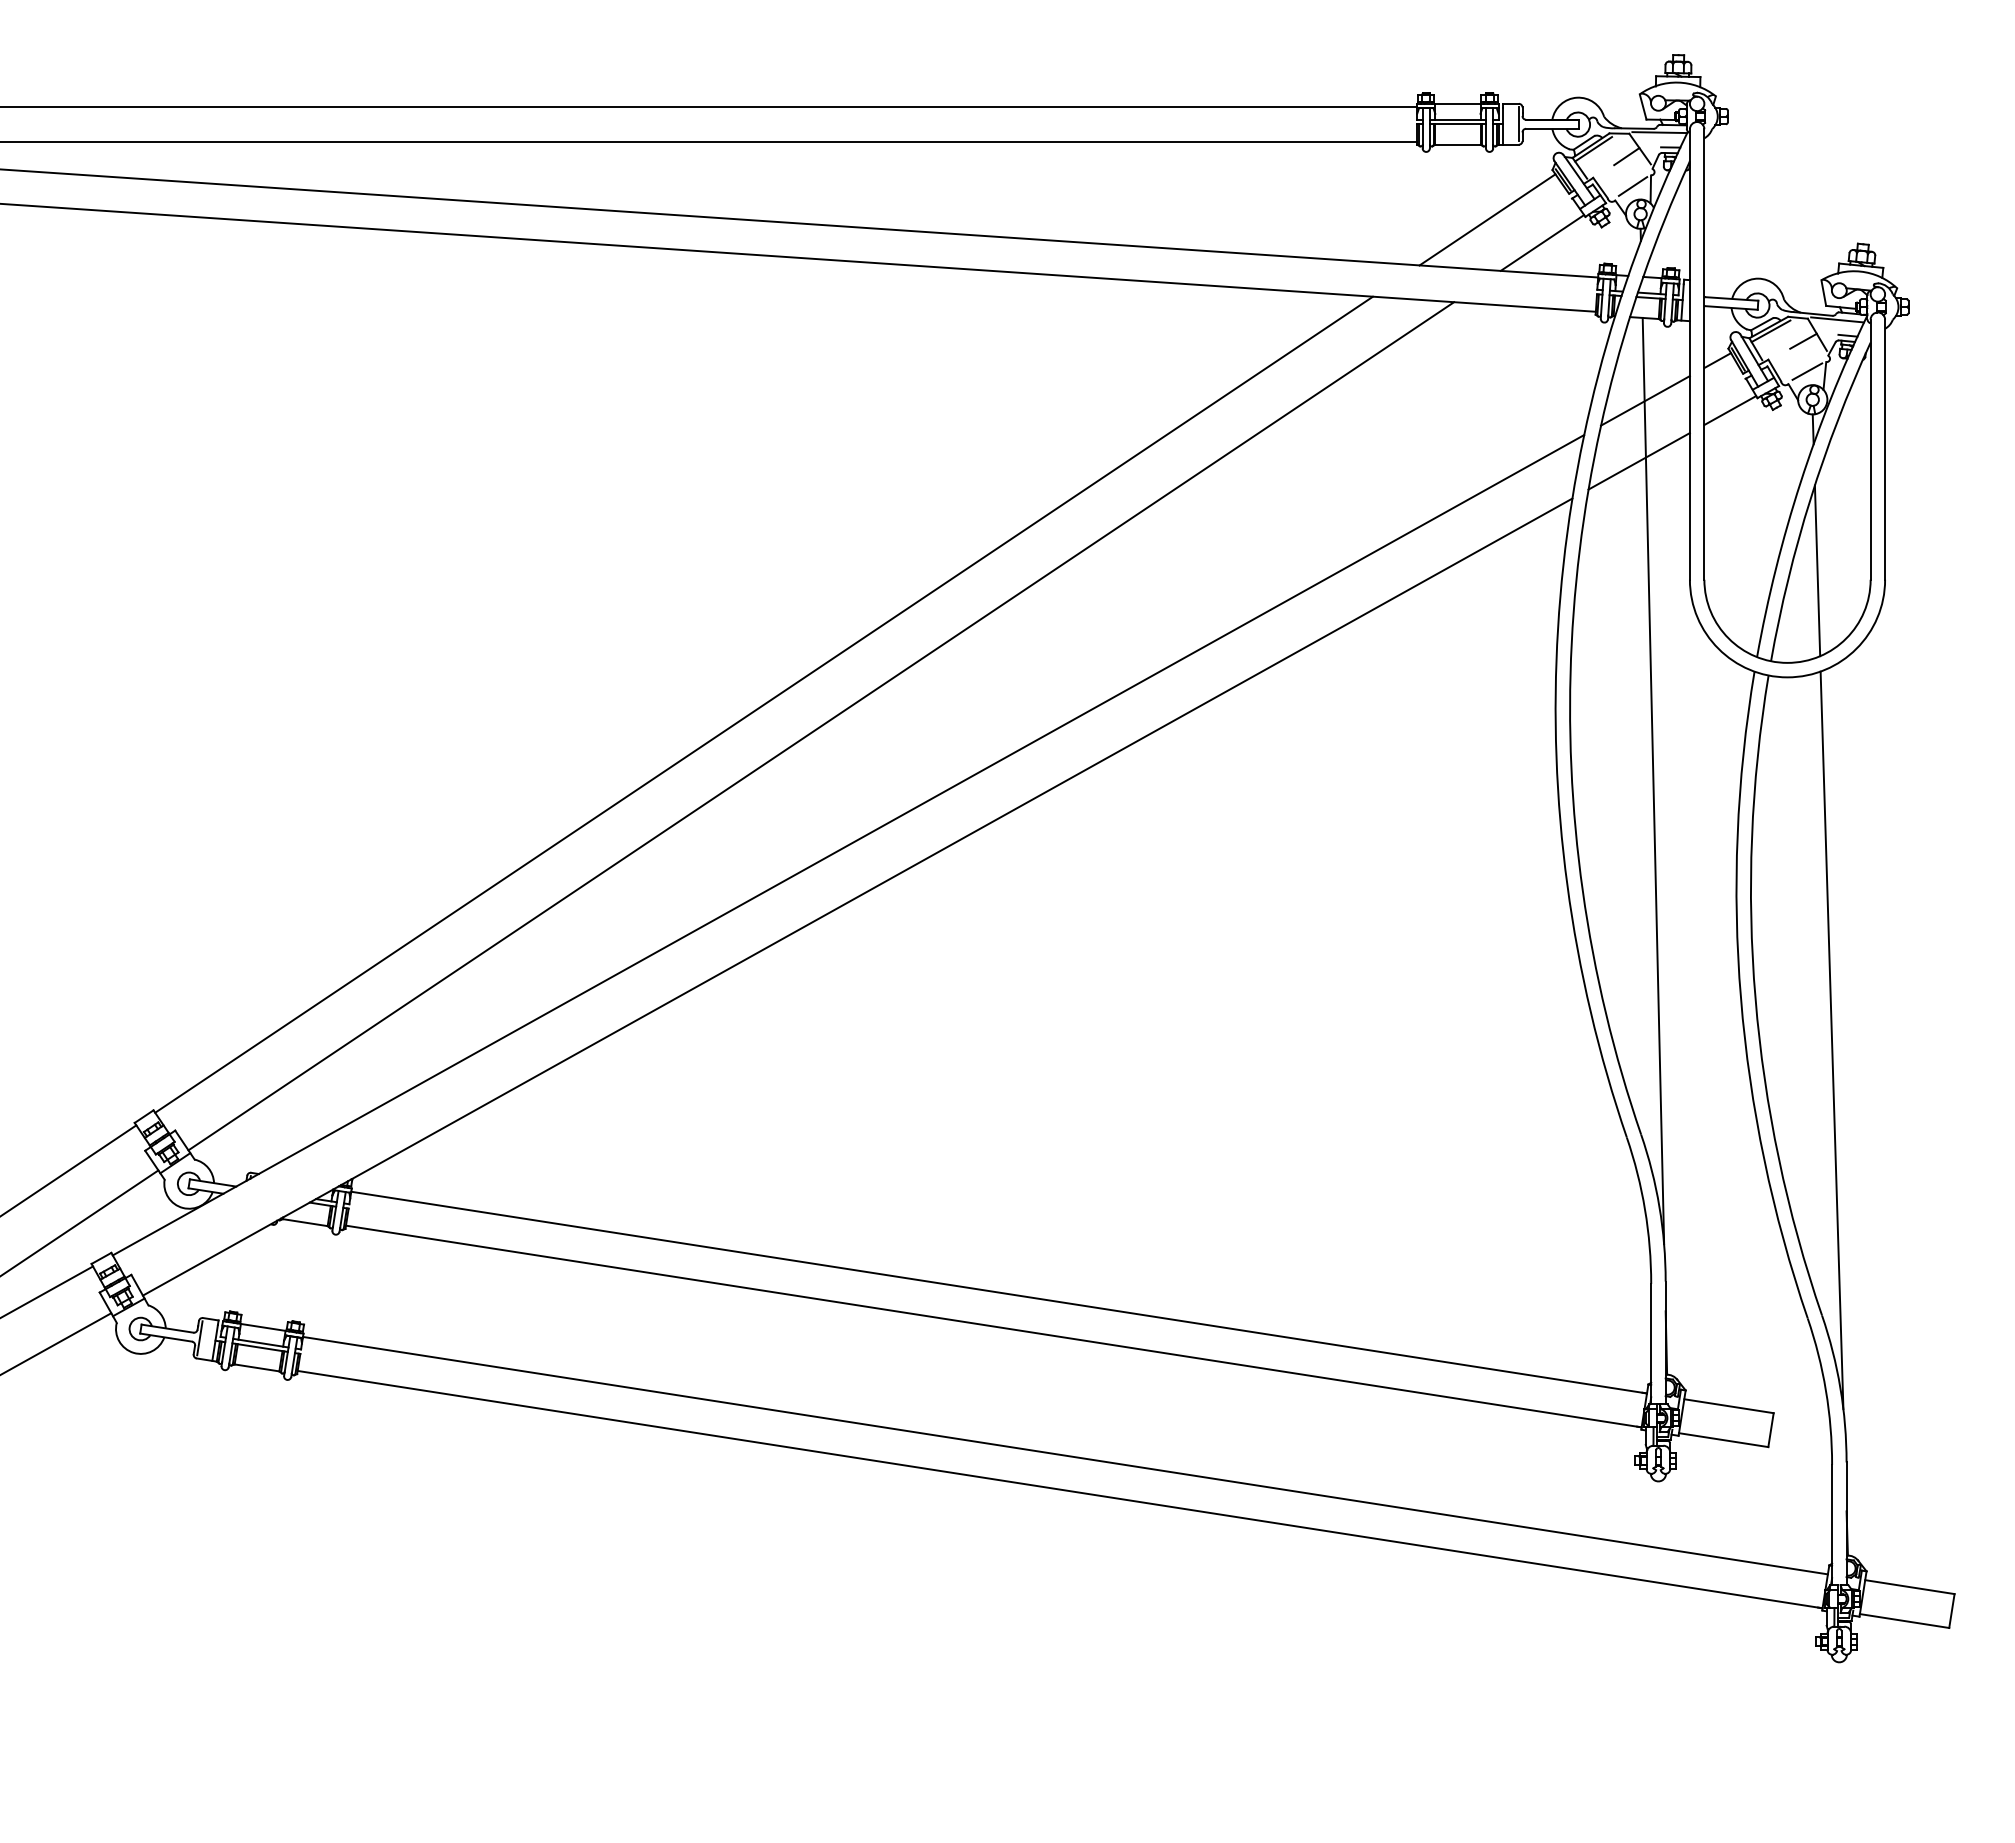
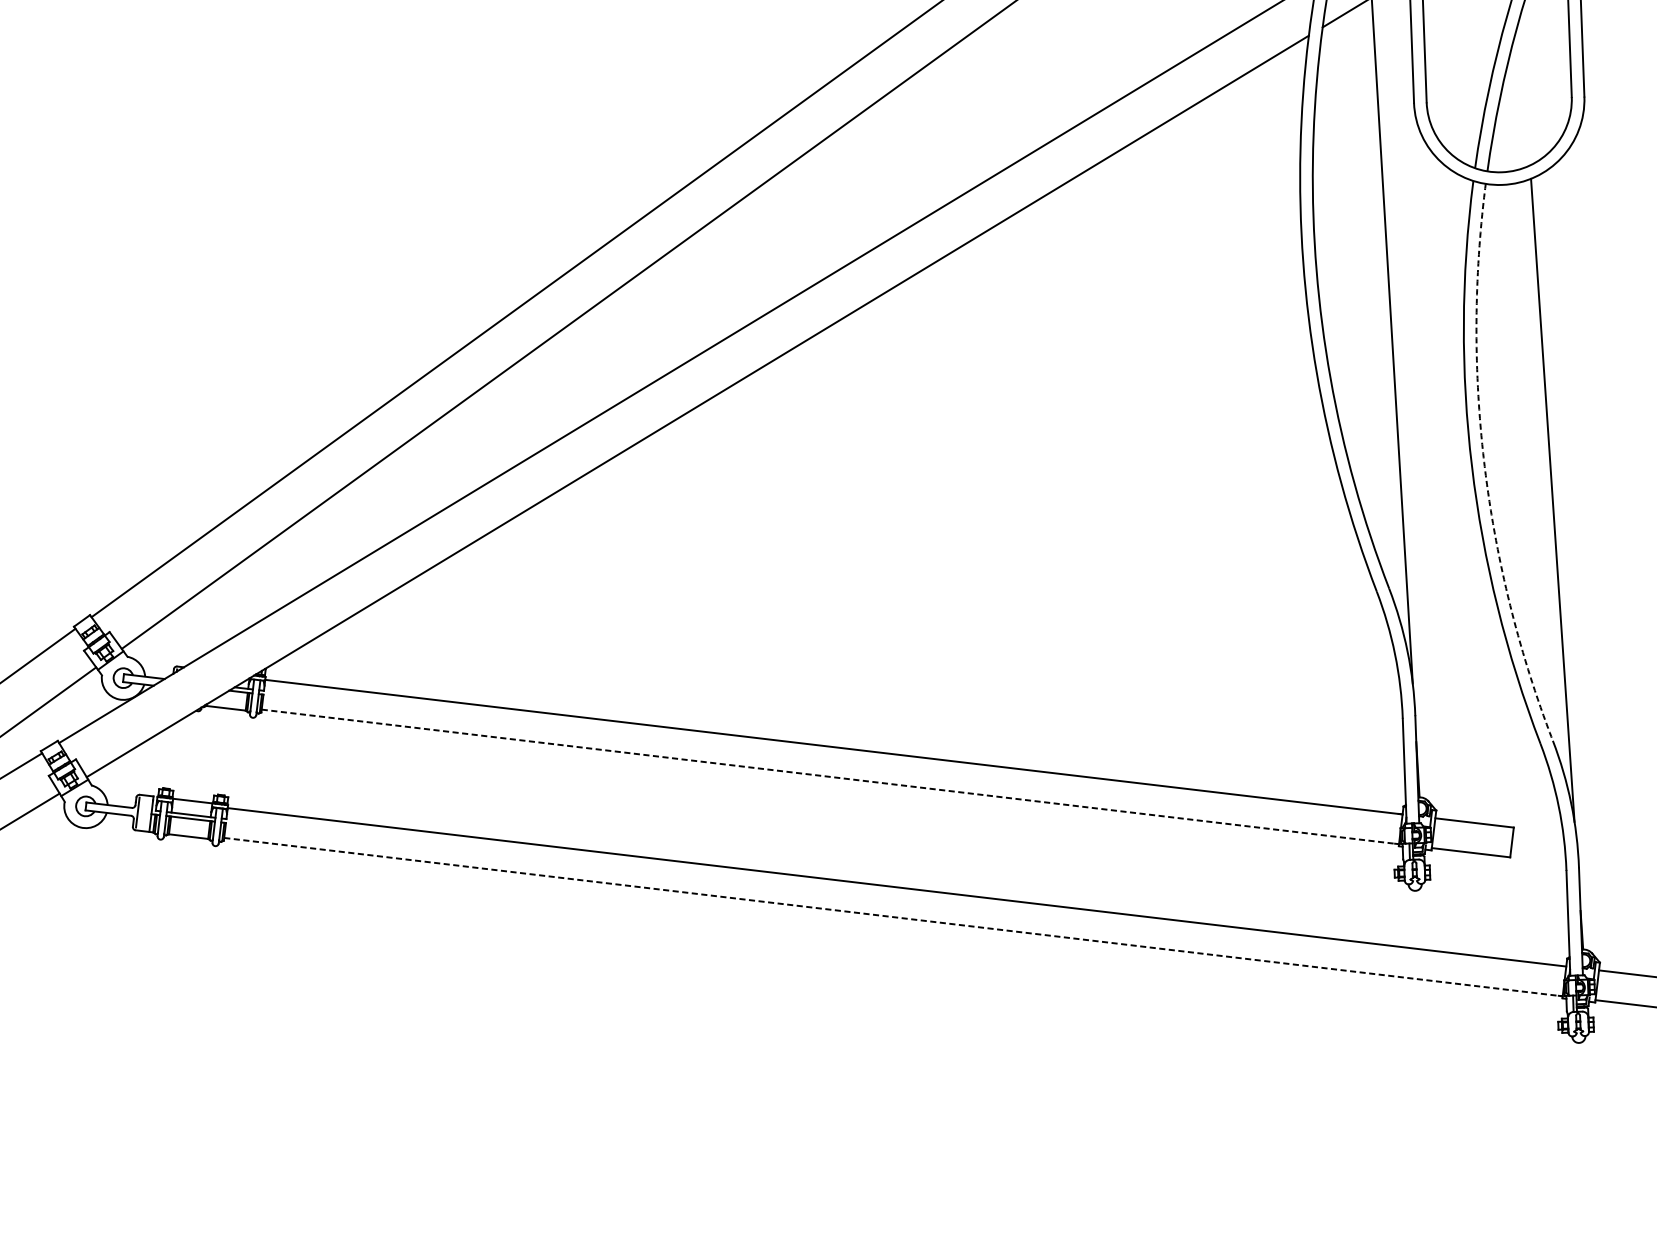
line: (1817, 570) -> (1525, 90), removed
arc: (1755, 998) -> (1484, 466), solid -> dashed
line: (993, 1326) -> (830, 776), solid -> dashed
line: (1060, 1489) -> (893, 917), solid -> dashed

